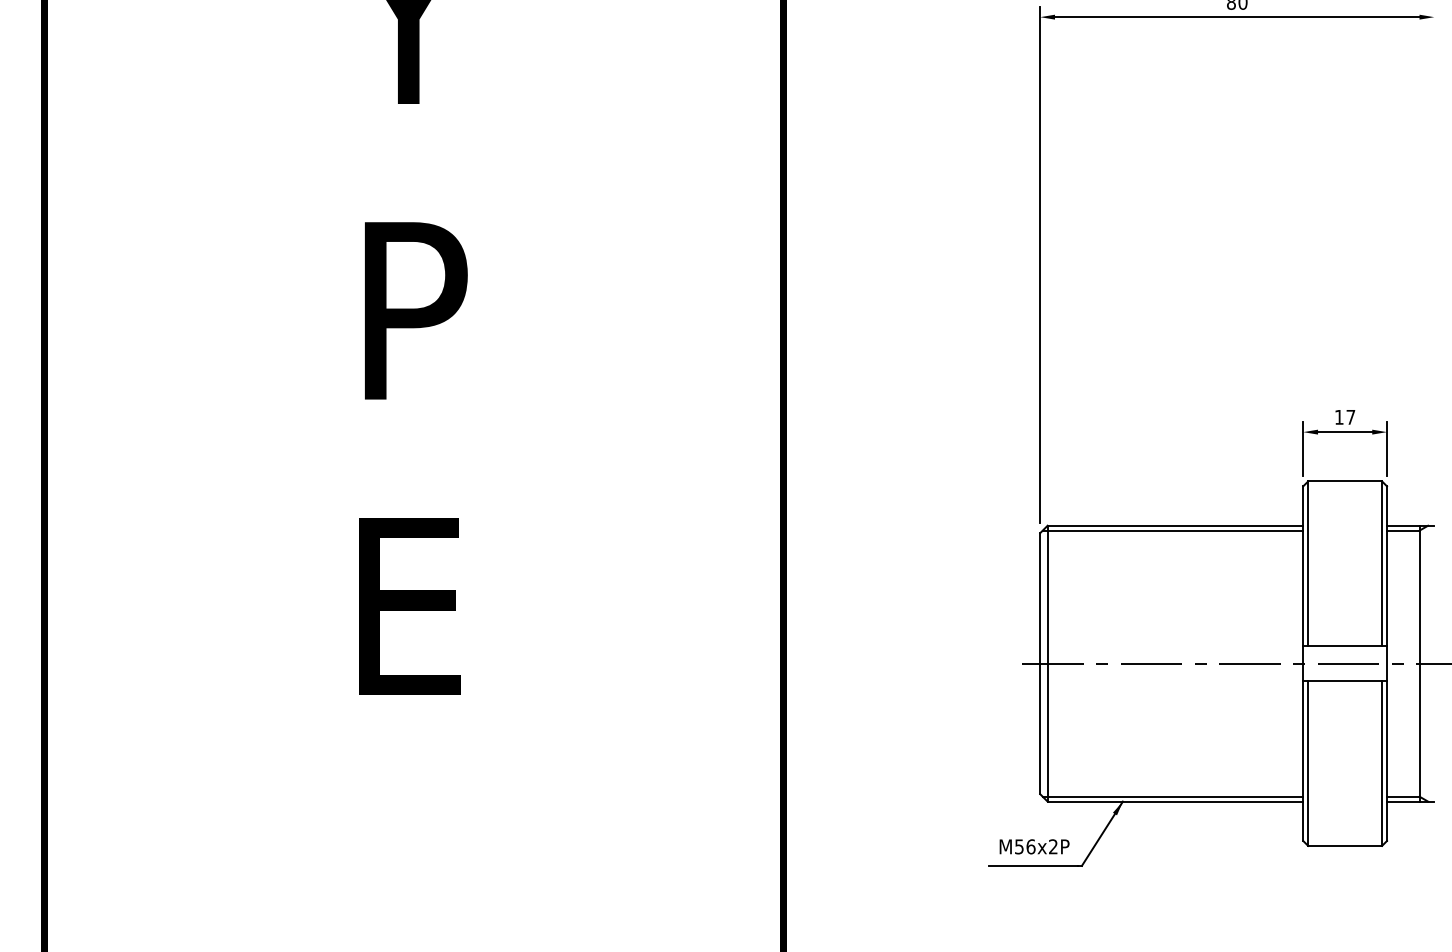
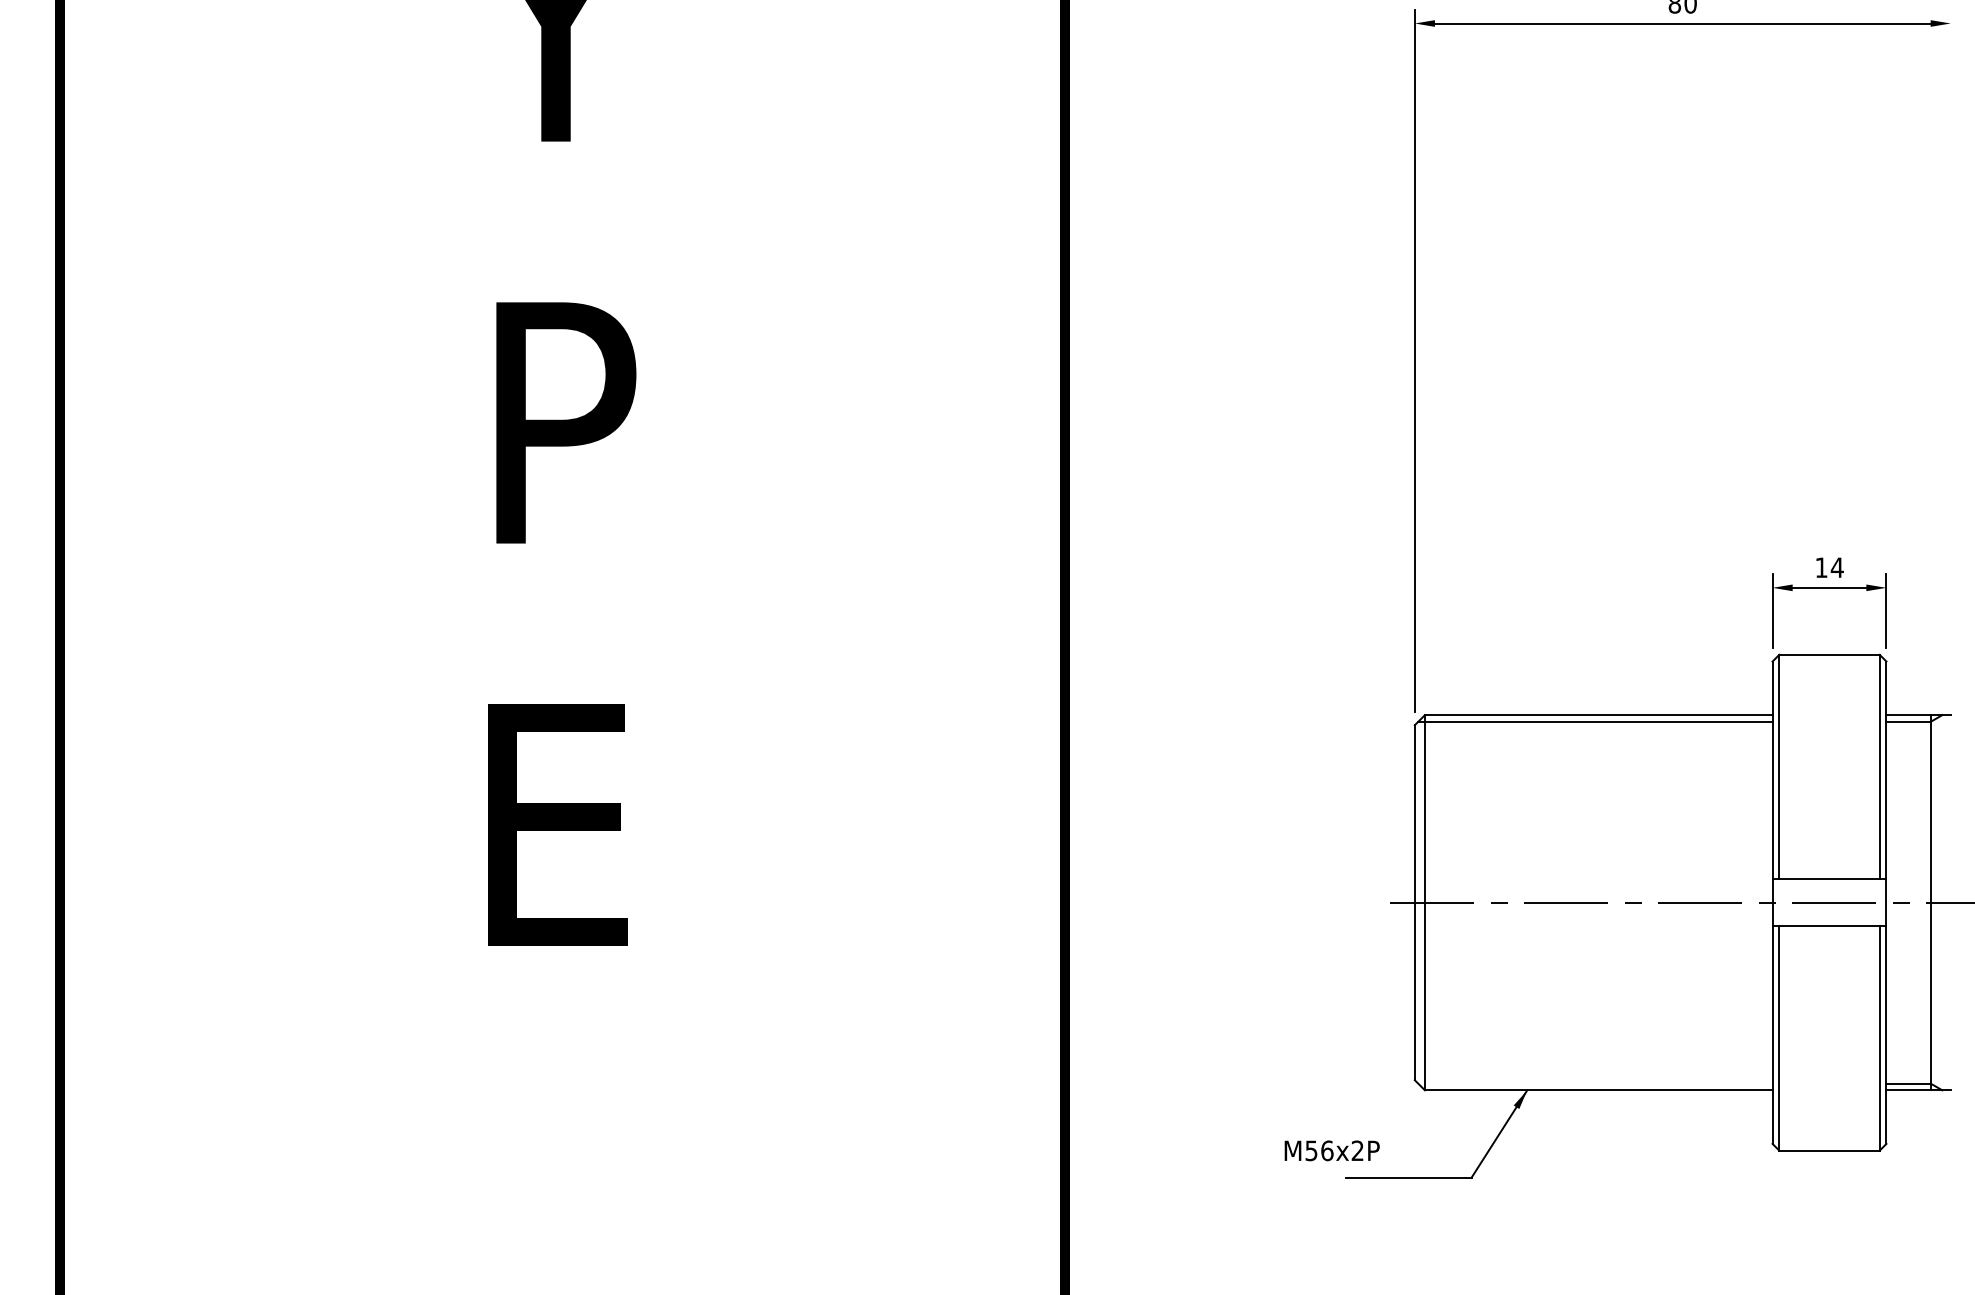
text: (1350, 417) -> (1836, 567), 17 -> 14
line: (1173, 796) -> (1595, 1083), removed
text: (1034, 846) -> (1331, 1150), moved

